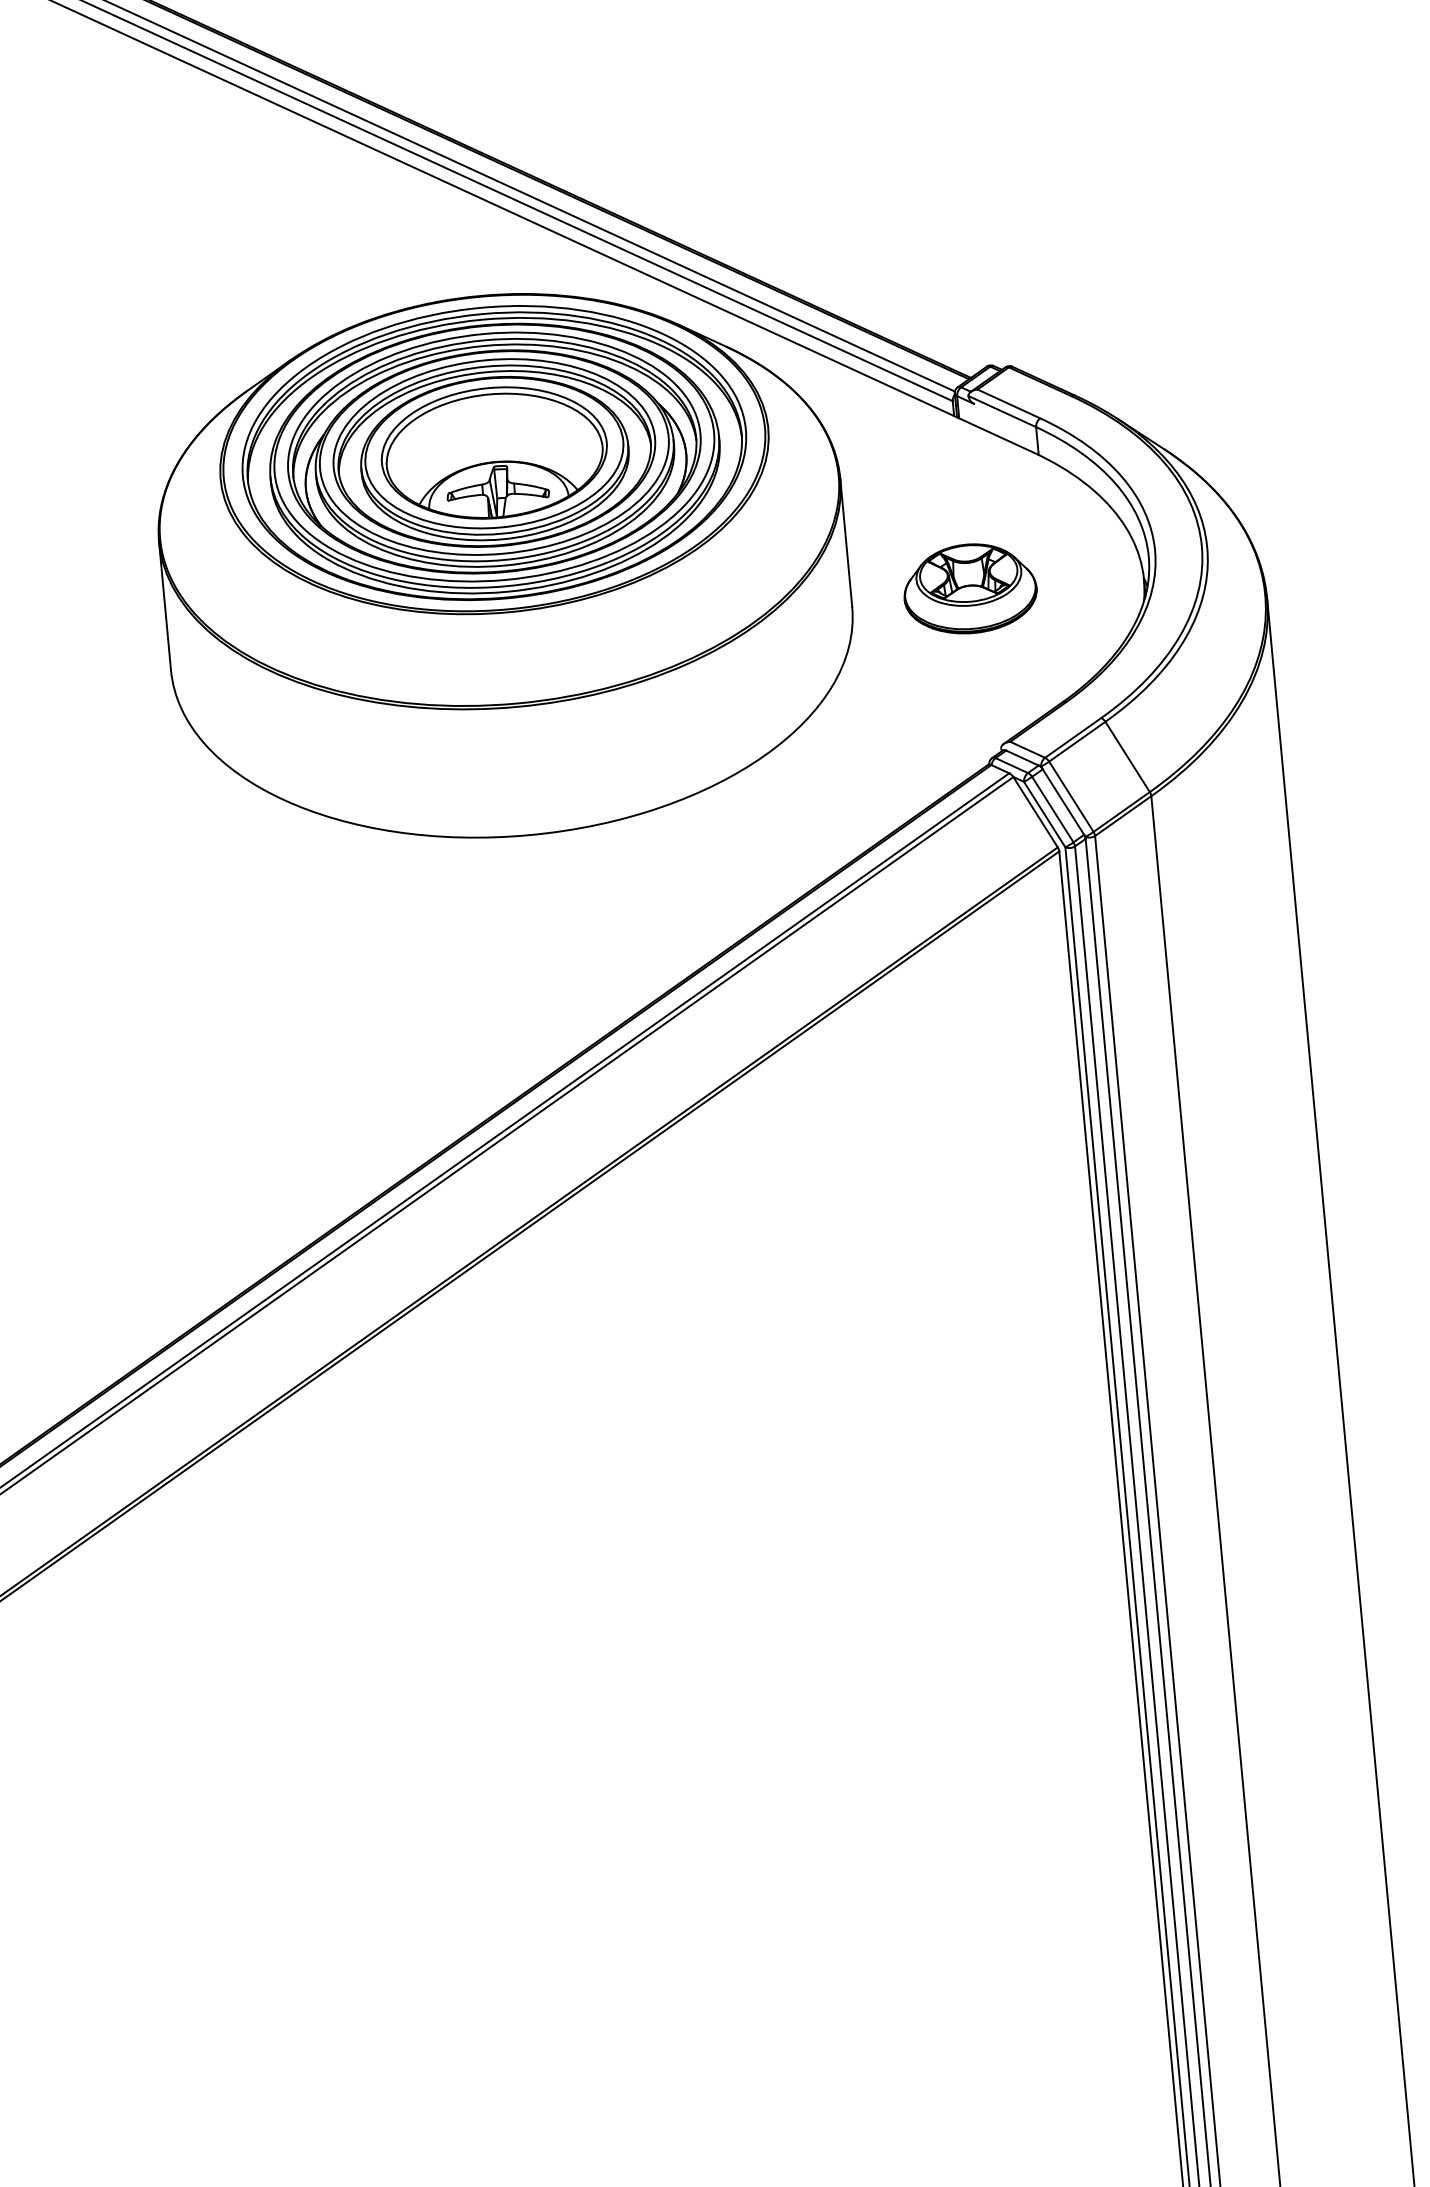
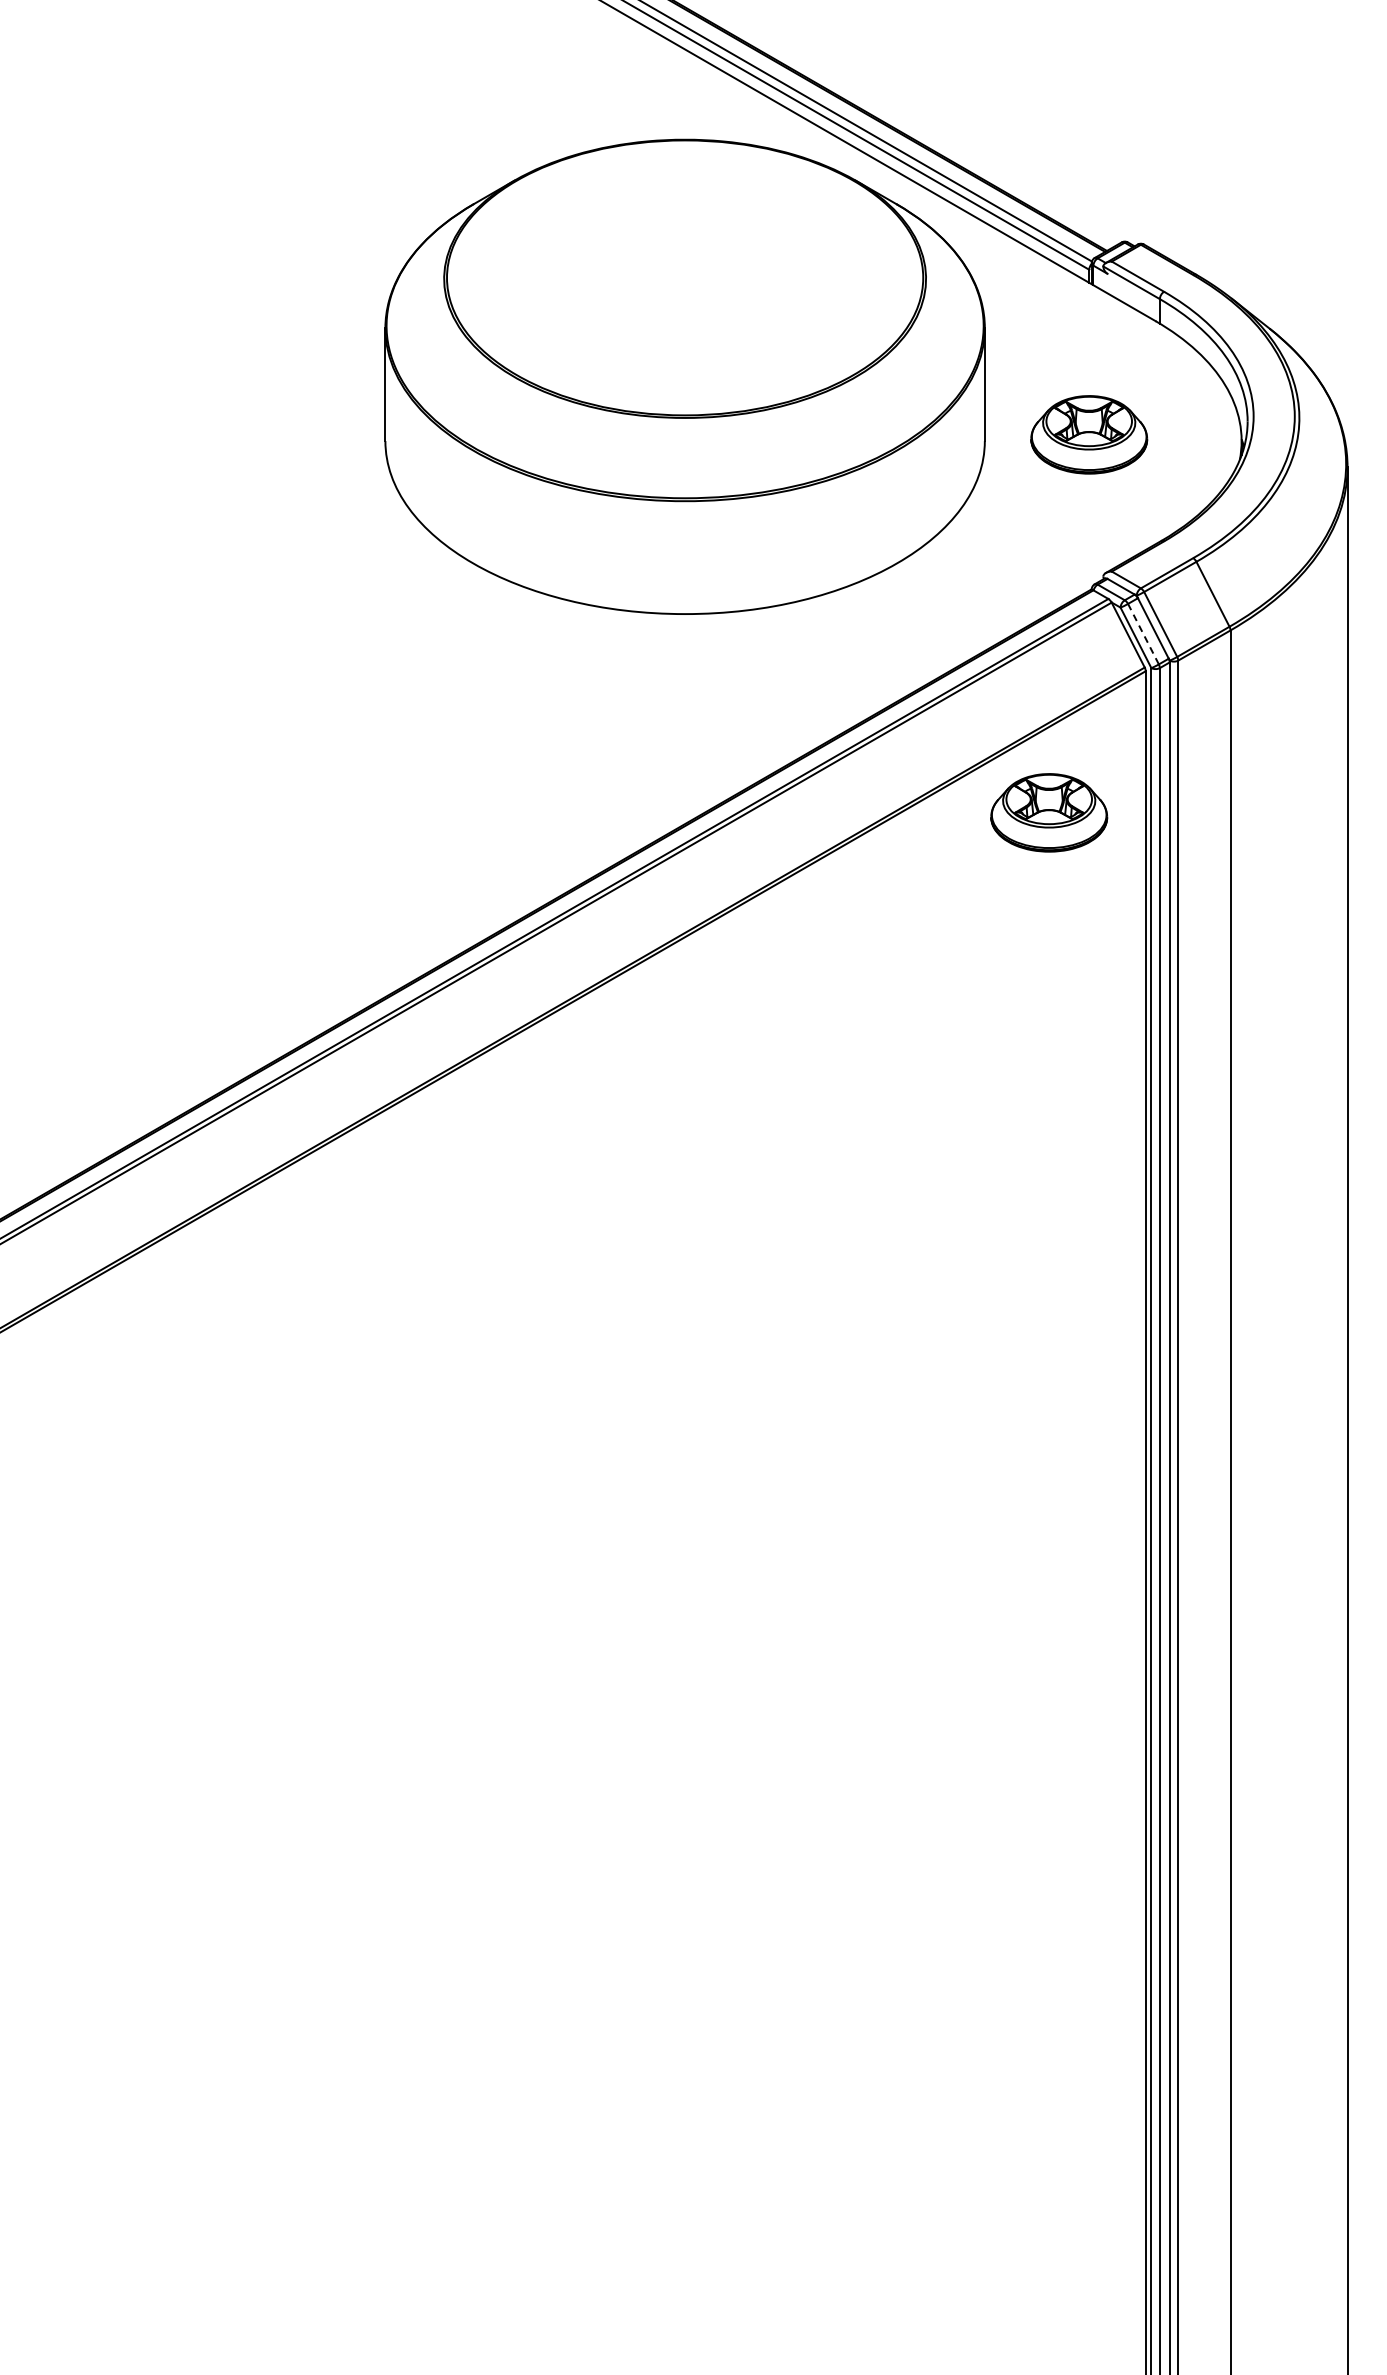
part: (494, 452) -> (685, 277), removed
line: (1052, 809) -> (1143, 634), solid -> dashed
part: (964, 1022) -> (1049, 812), added

